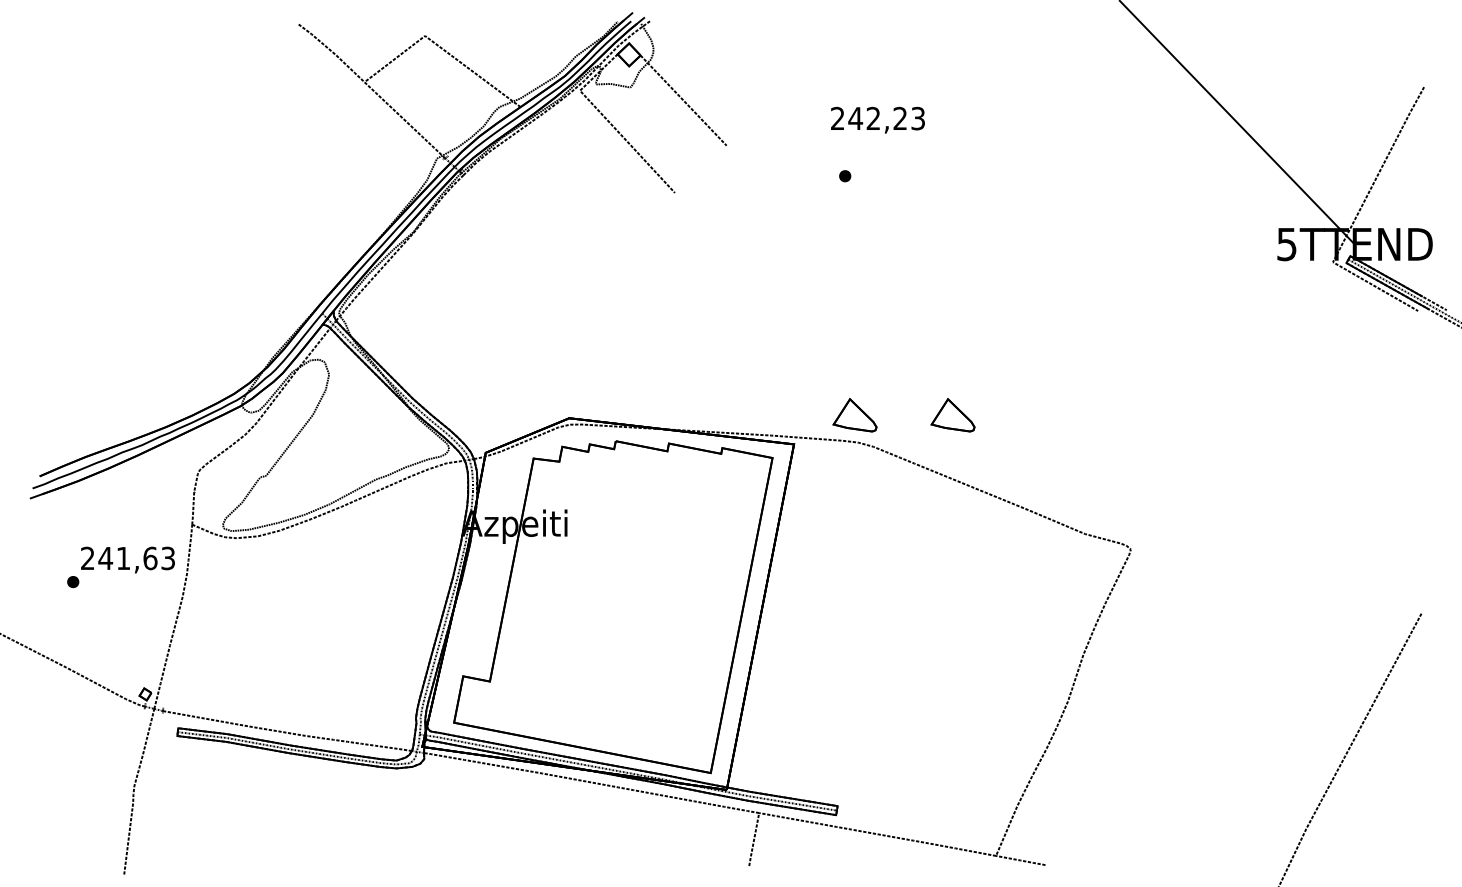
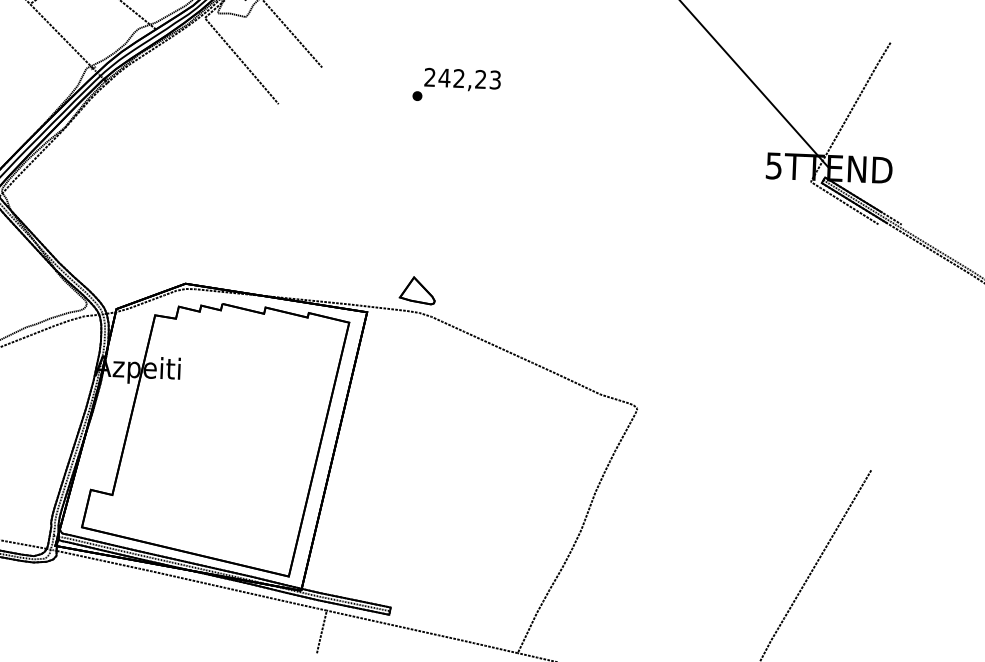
text: (877, 119) -> (462, 79), moved
part: (952, 415) -> (496, 294), removed

